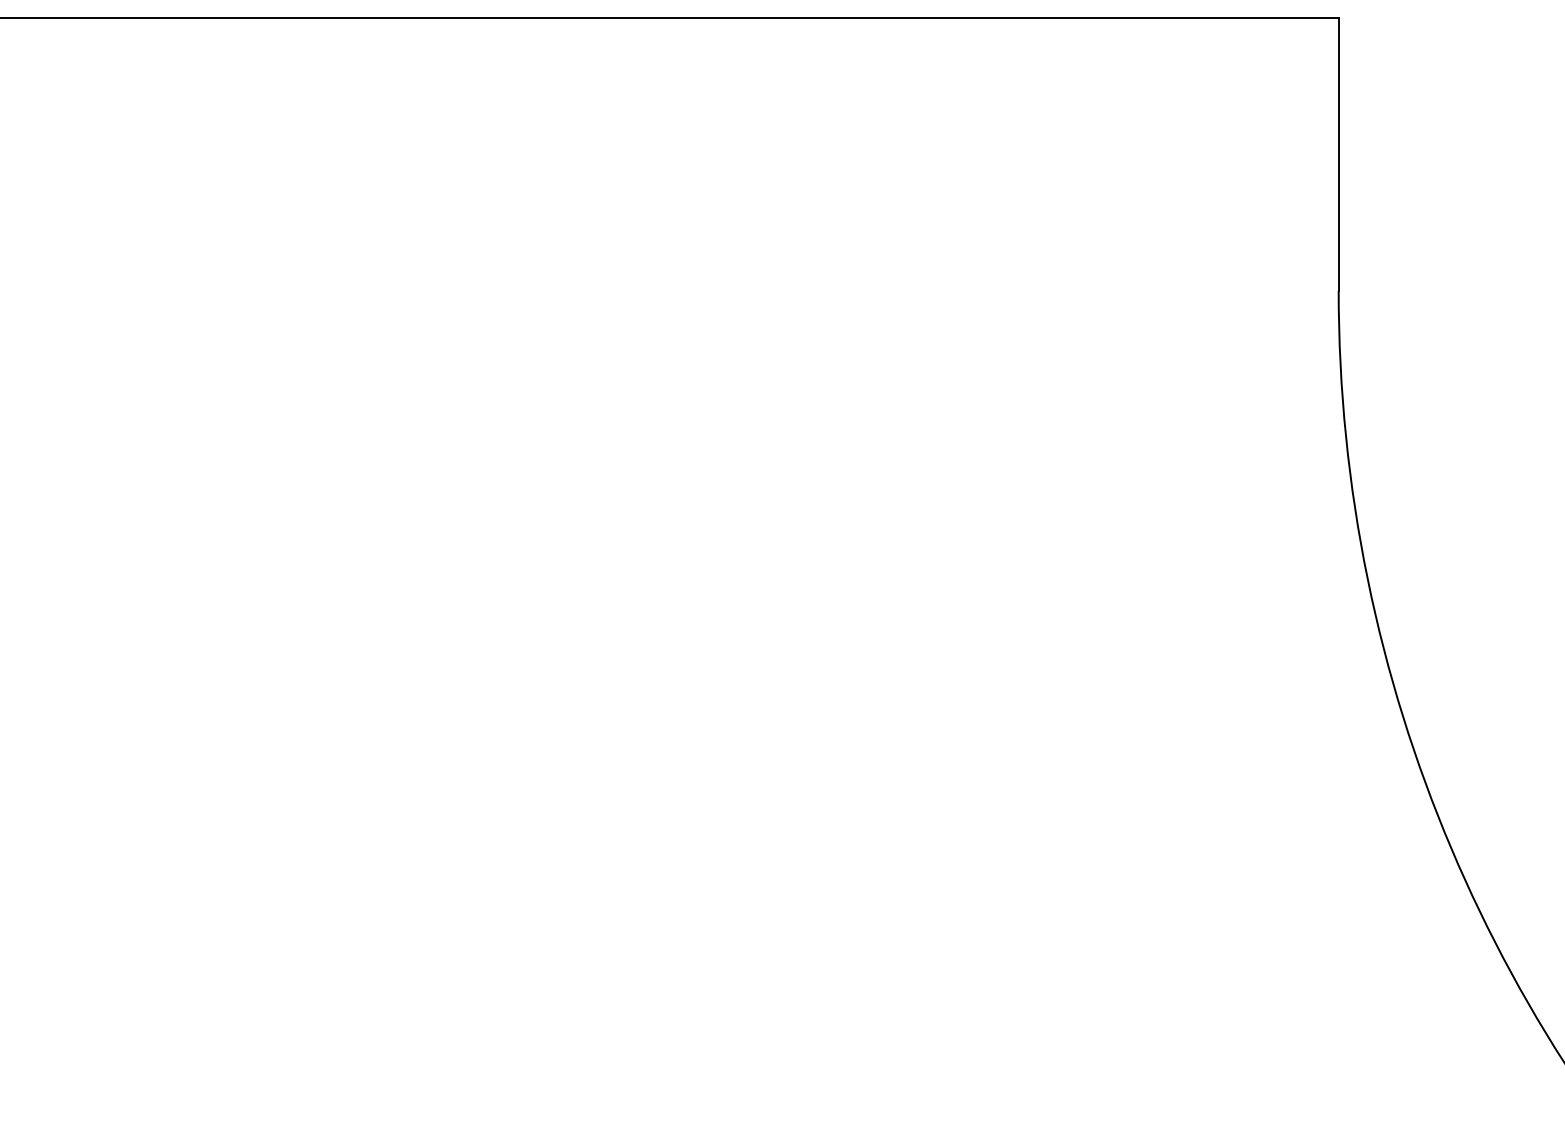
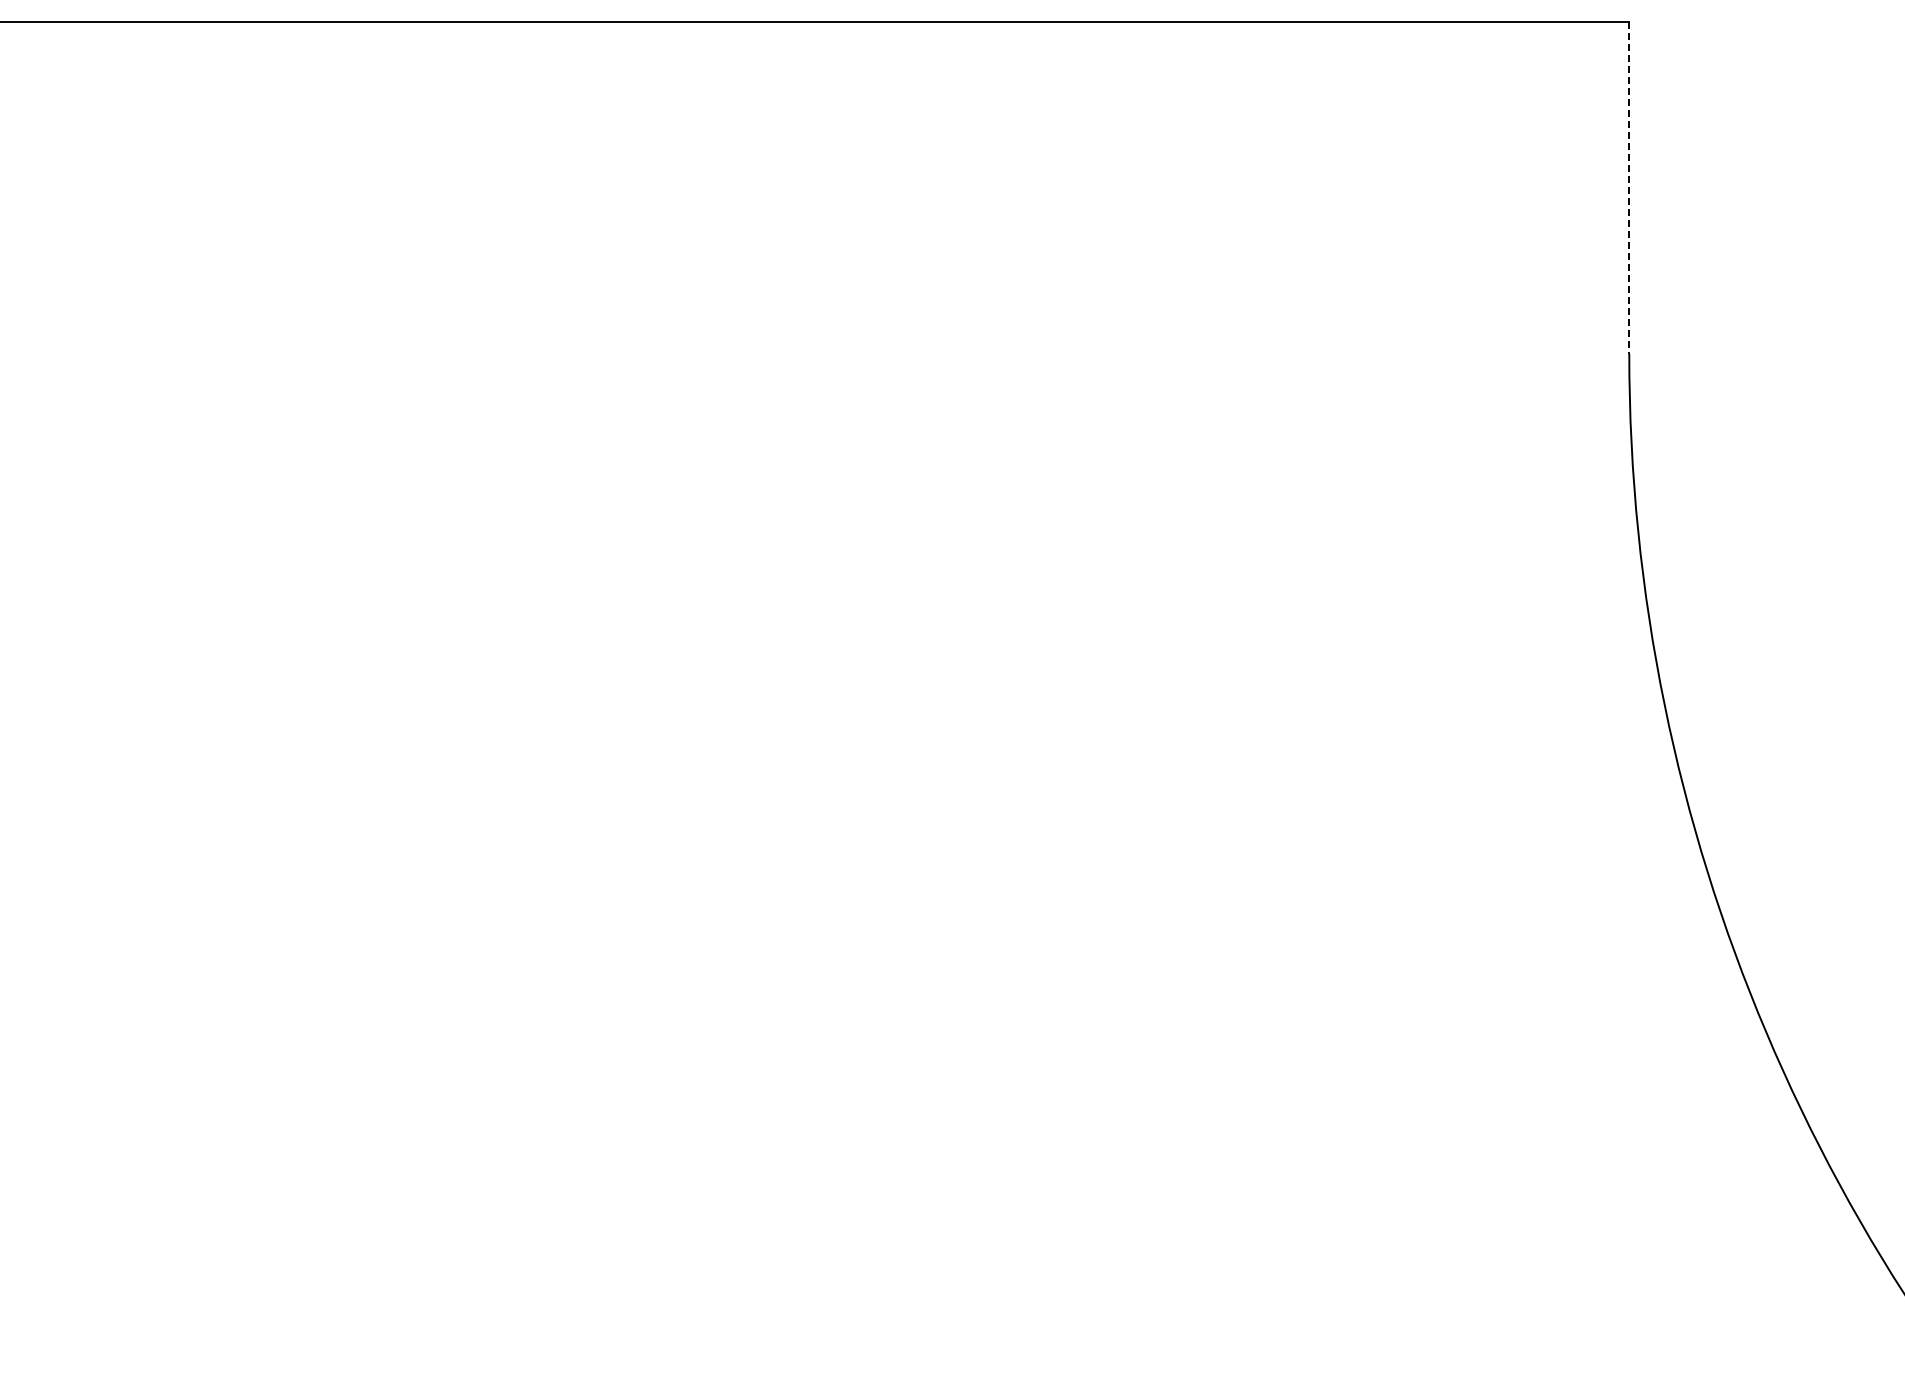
line: (1338, 154) -> (1629, 188), solid -> dashed

